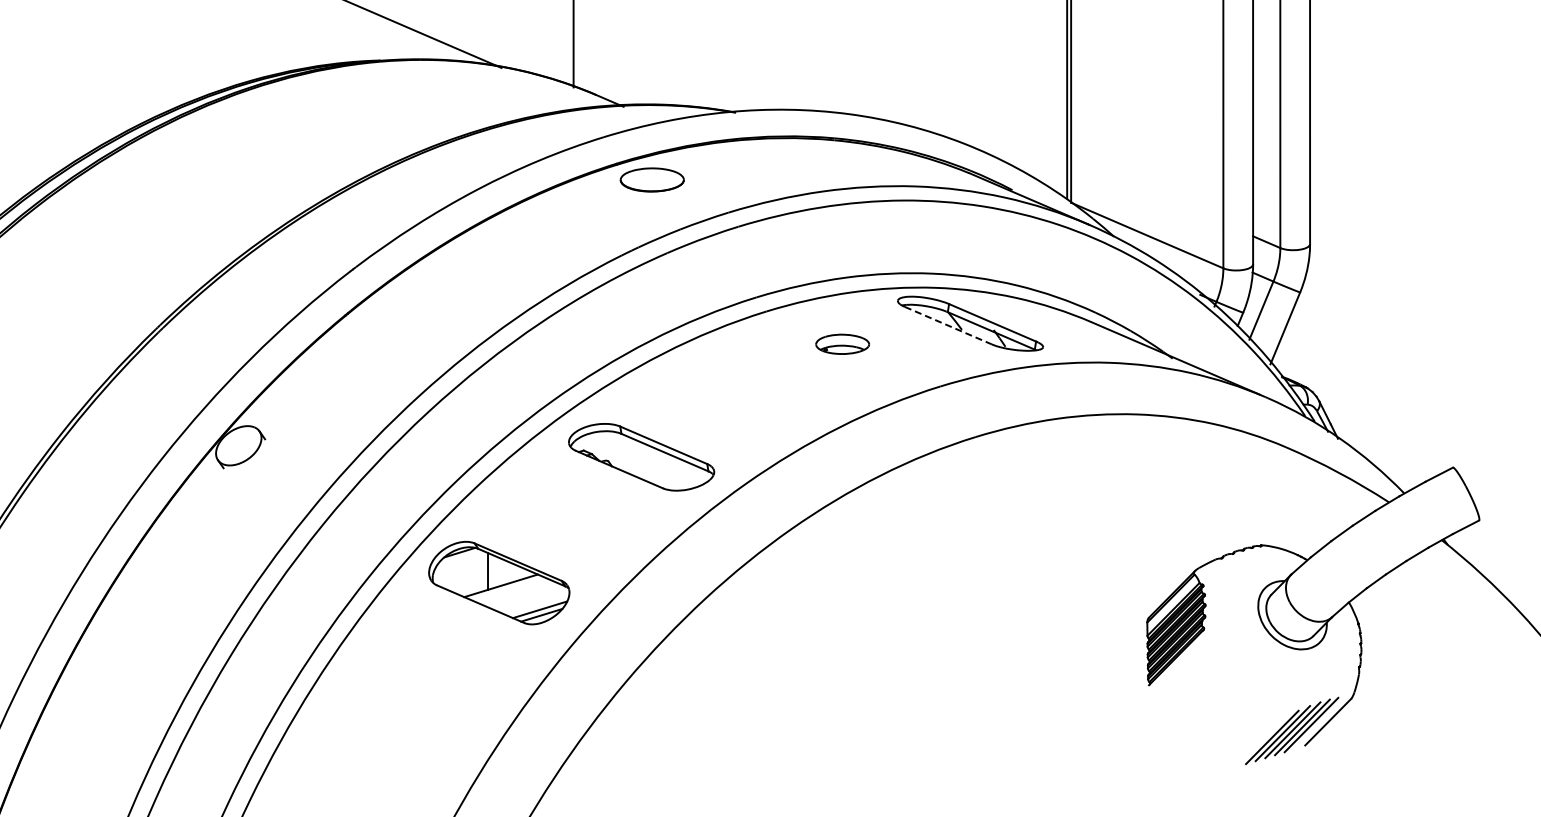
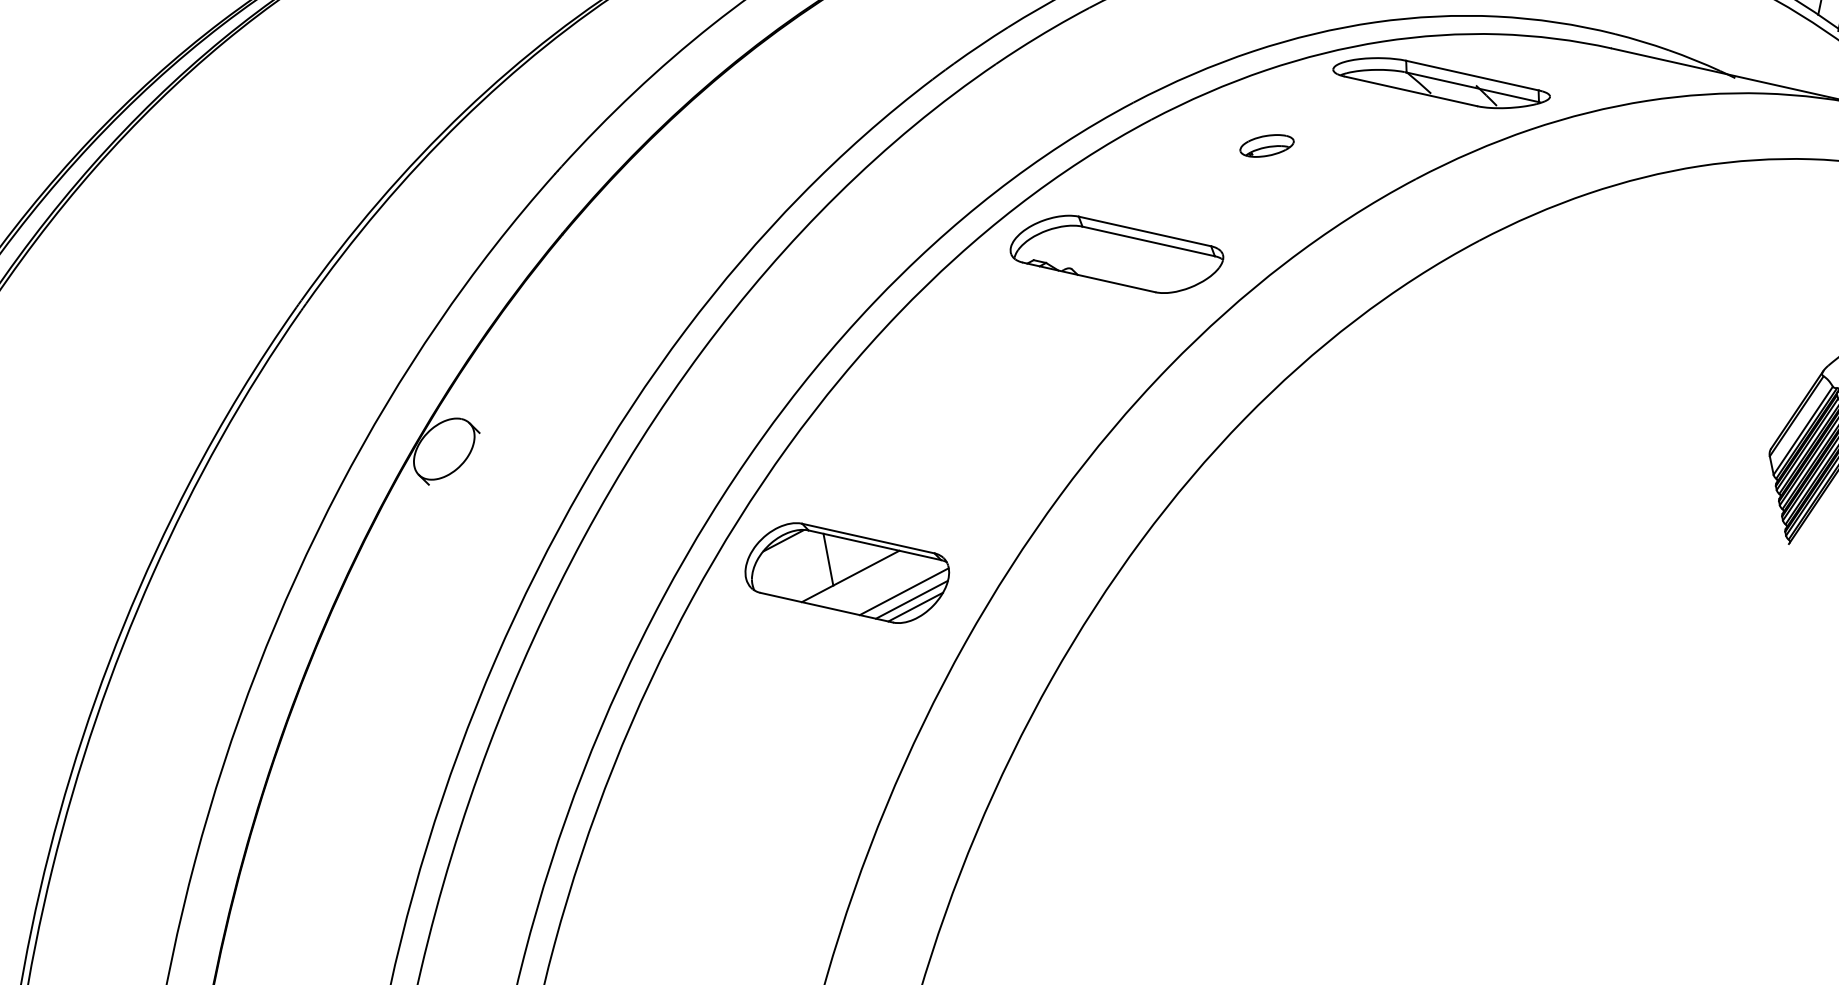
line: (948, 325) -> (1411, 91), dashed -> solid
part: (842, 344) -> (1266, 146), size x0.71
part: (641, 457) -> (1116, 254), moved
line: (535, 603) -> (903, 592), added

